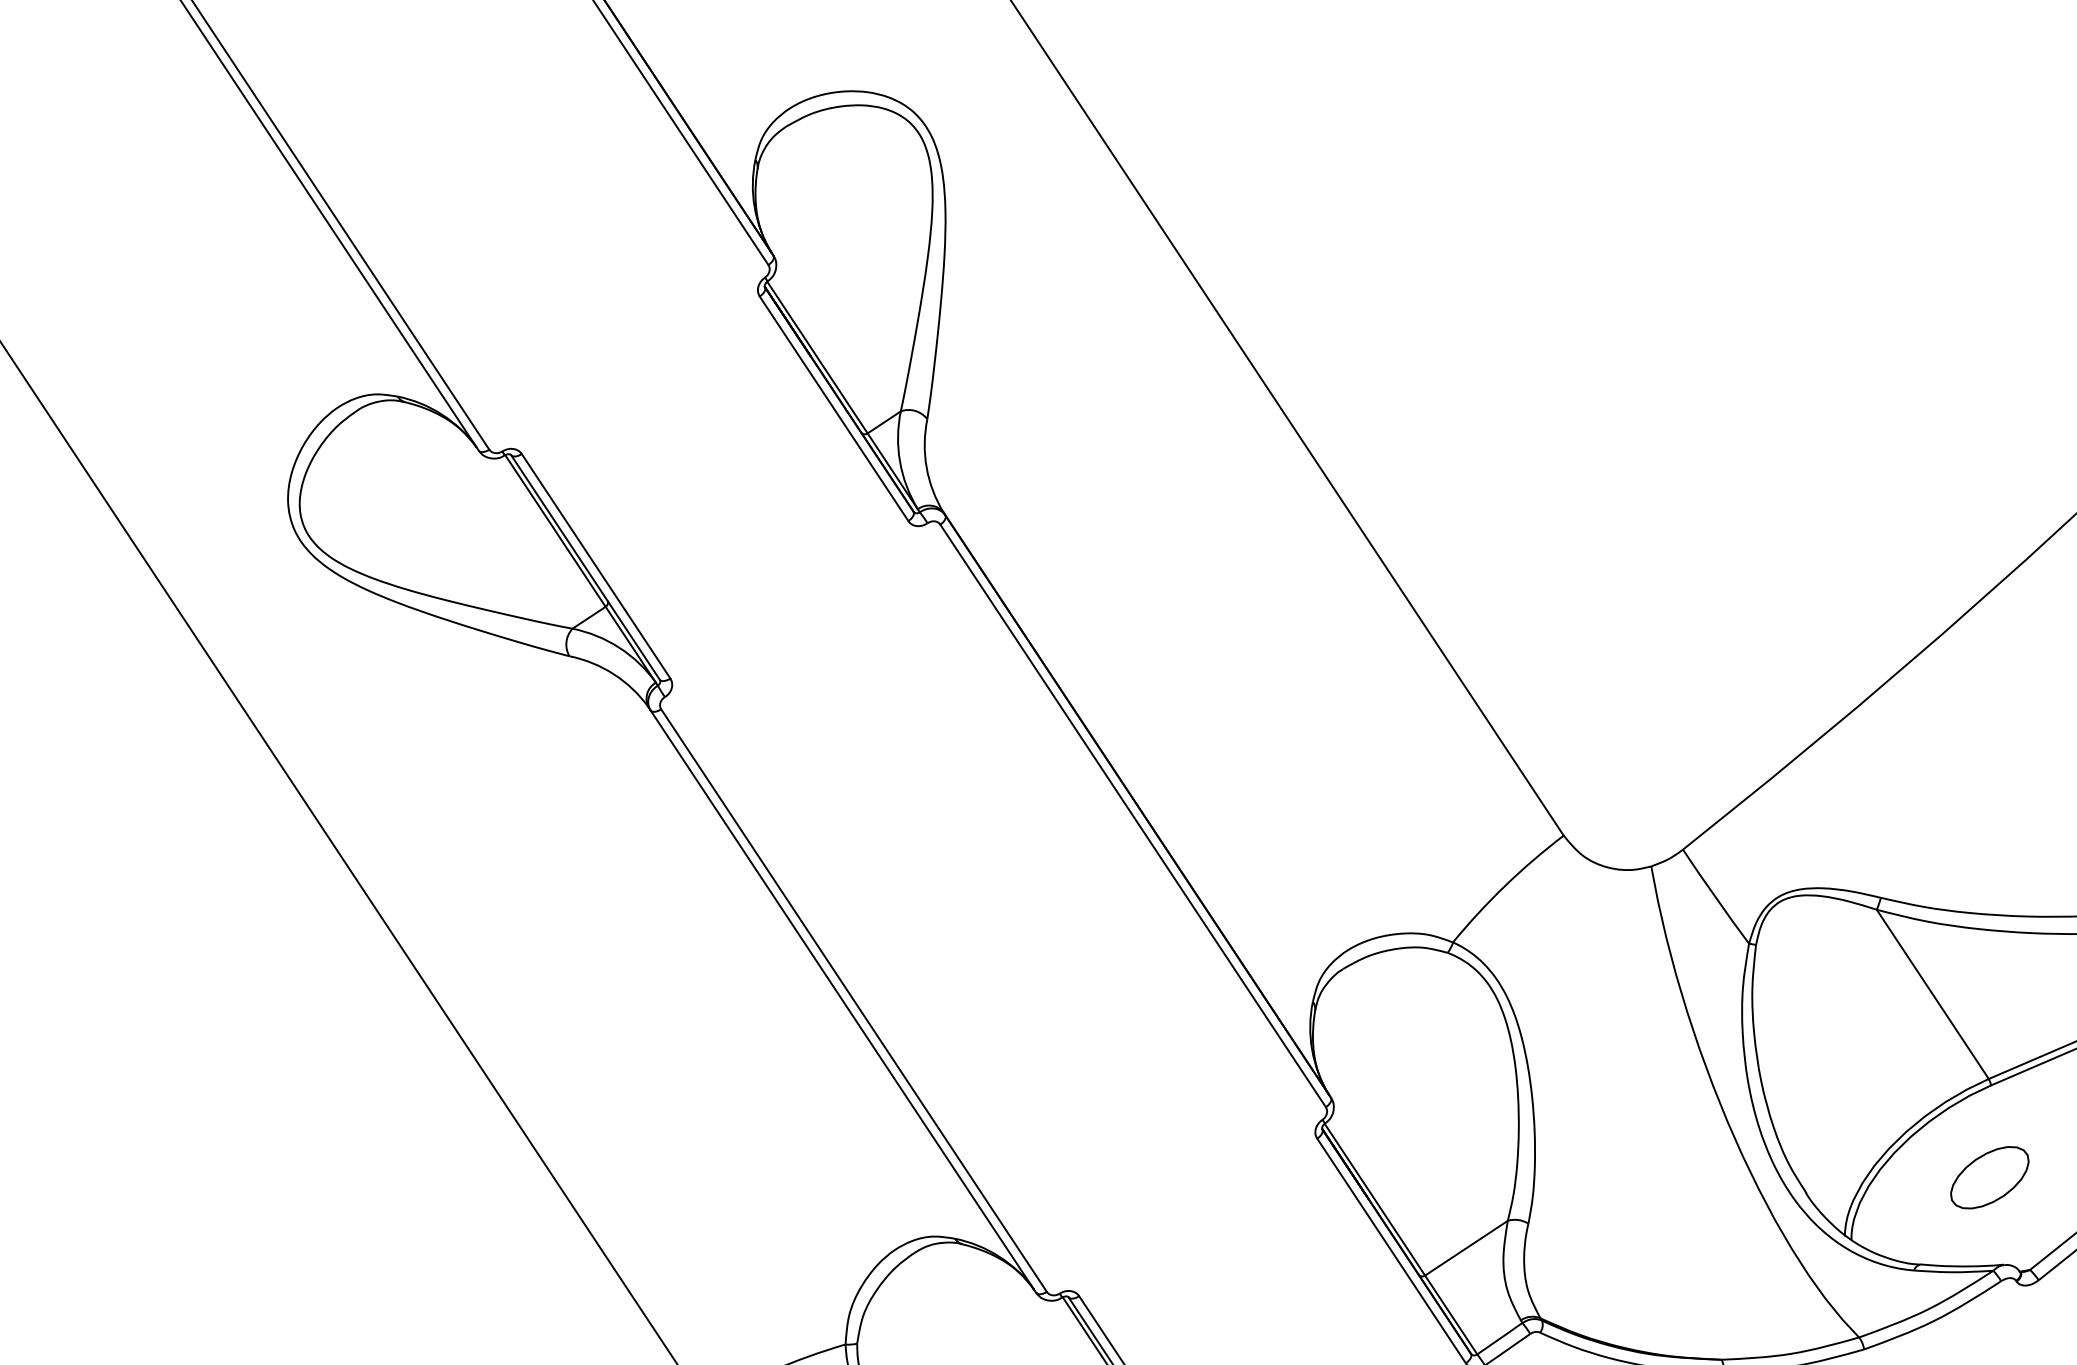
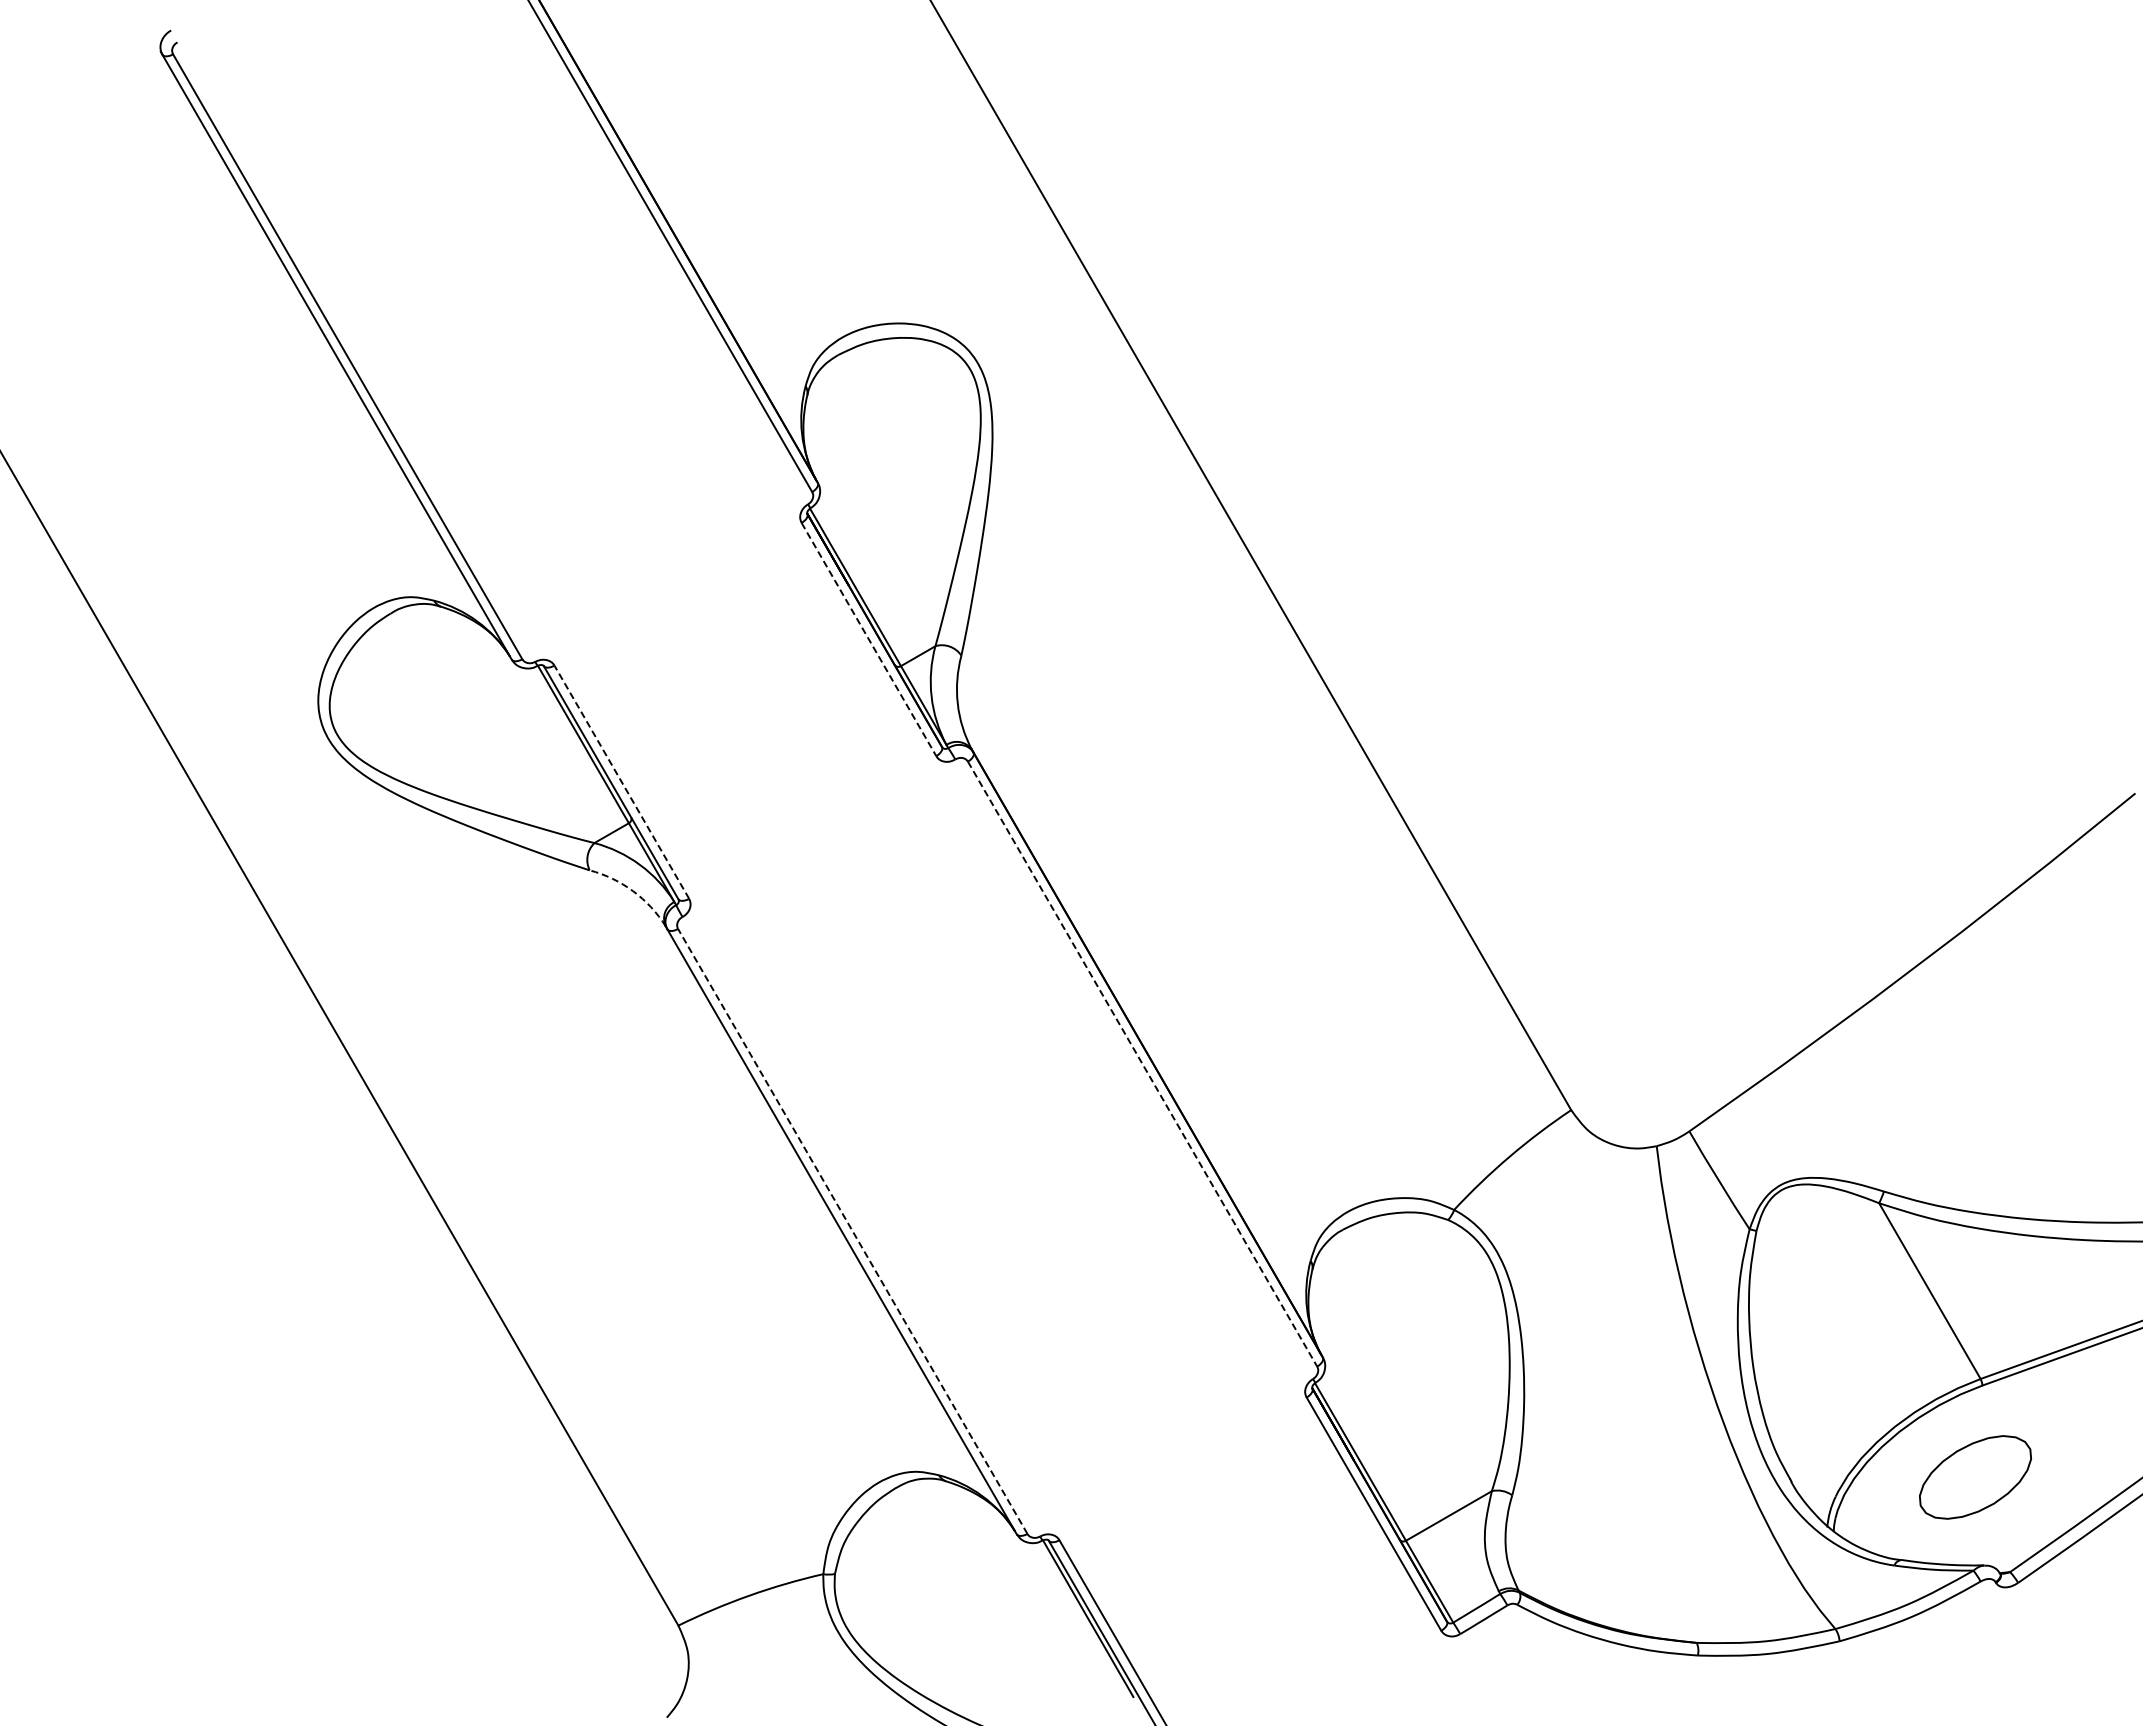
line: (833, 408) -> (868, 639), solid -> dashed
line: (595, 566) -> (621, 782), solid -> dashed
arc: (614, 674) -> (633, 891), solid -> dashed
line: (1133, 816) -> (1142, 1064), solid -> dashed
line: (853, 1000) -> (852, 1231), solid -> dashed
part: (1989, 1177) -> (1975, 1477), size x1.4

